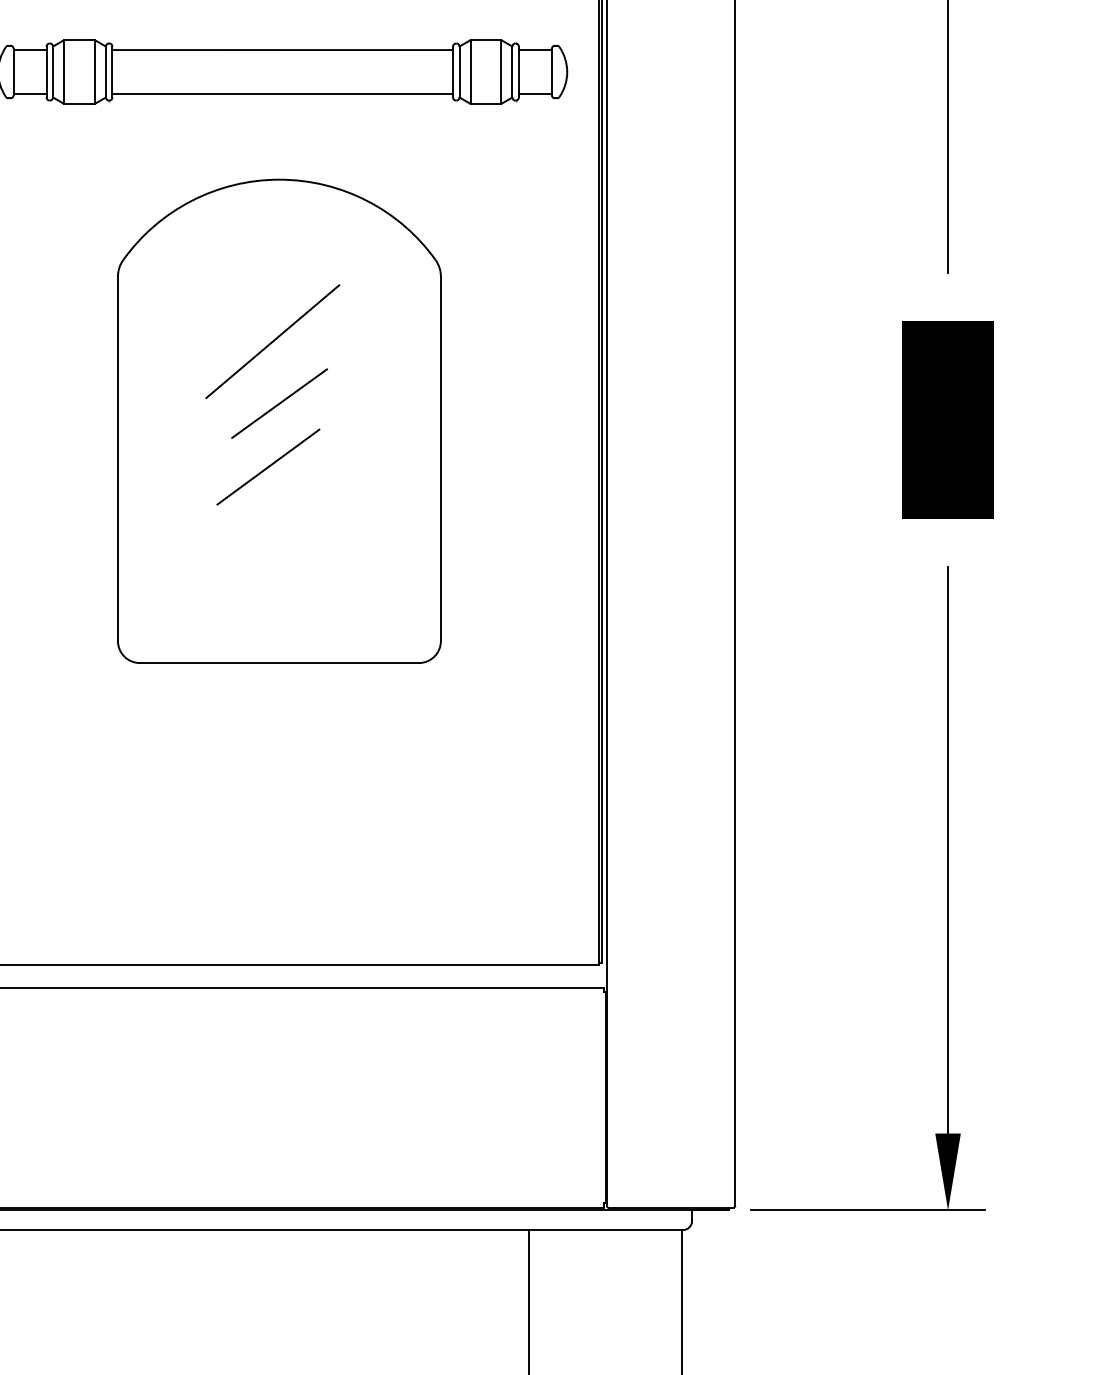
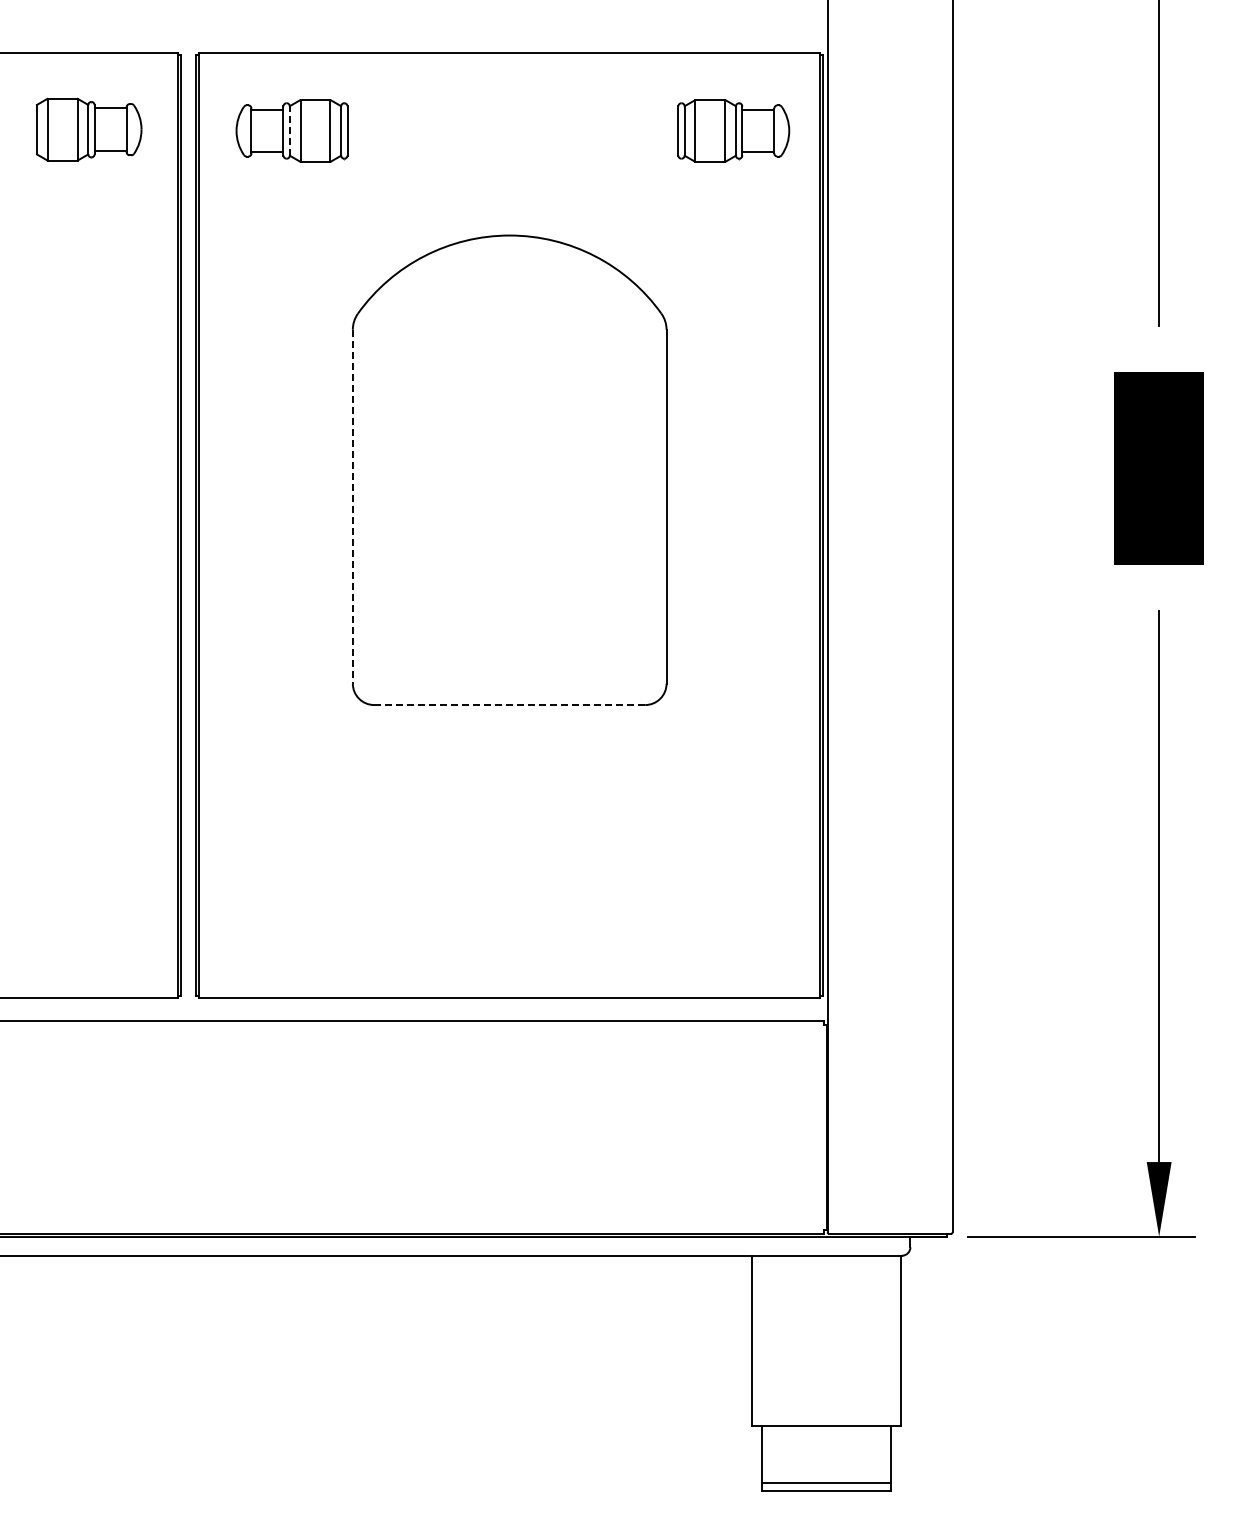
line: (282, 49) -> (512, 109), removed
line: (52, 71) -> (289, 130), solid -> dashed
line: (282, 94) -> (512, 152), removed
line: (272, 341) -> (502, 392), removed
line: (279, 403) -> (509, 452), removed
line: (117, 458) -> (352, 506), solid -> dashed
line: (267, 466) -> (498, 514), removed
line: (279, 663) -> (509, 705), solid -> dashed

